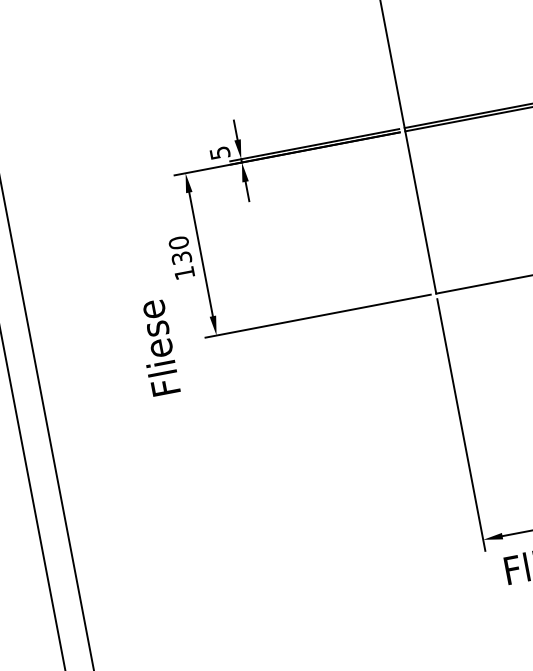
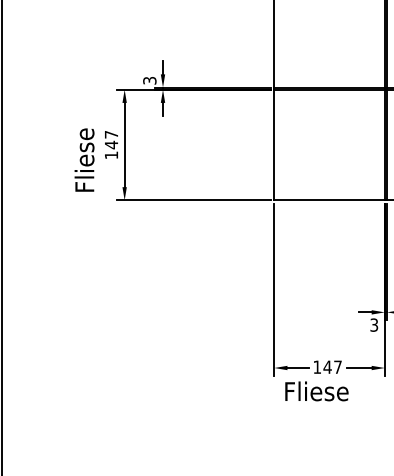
text: (219, 152) -> (149, 80), 5 -> 3
text: (180, 249) -> (111, 139), 130 -> 147
text: (157, 347) -> (84, 159), moved

